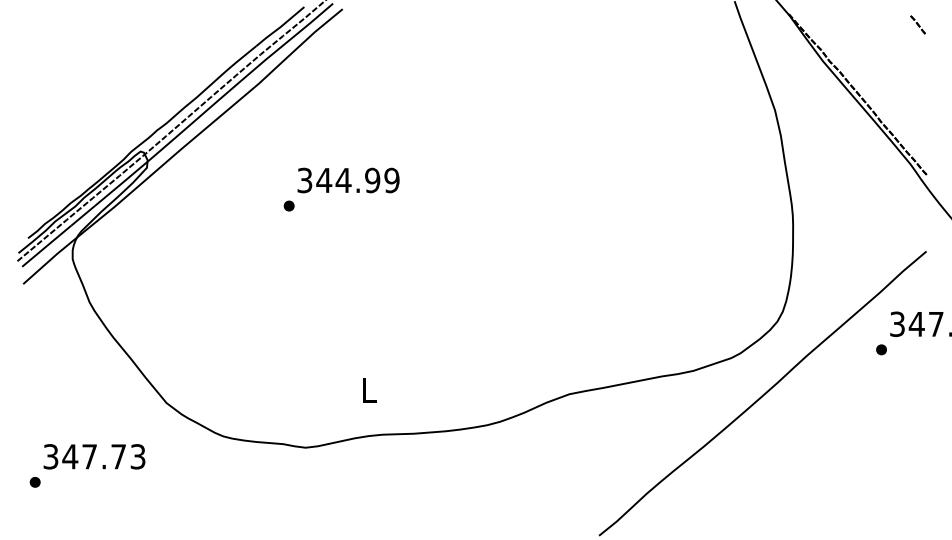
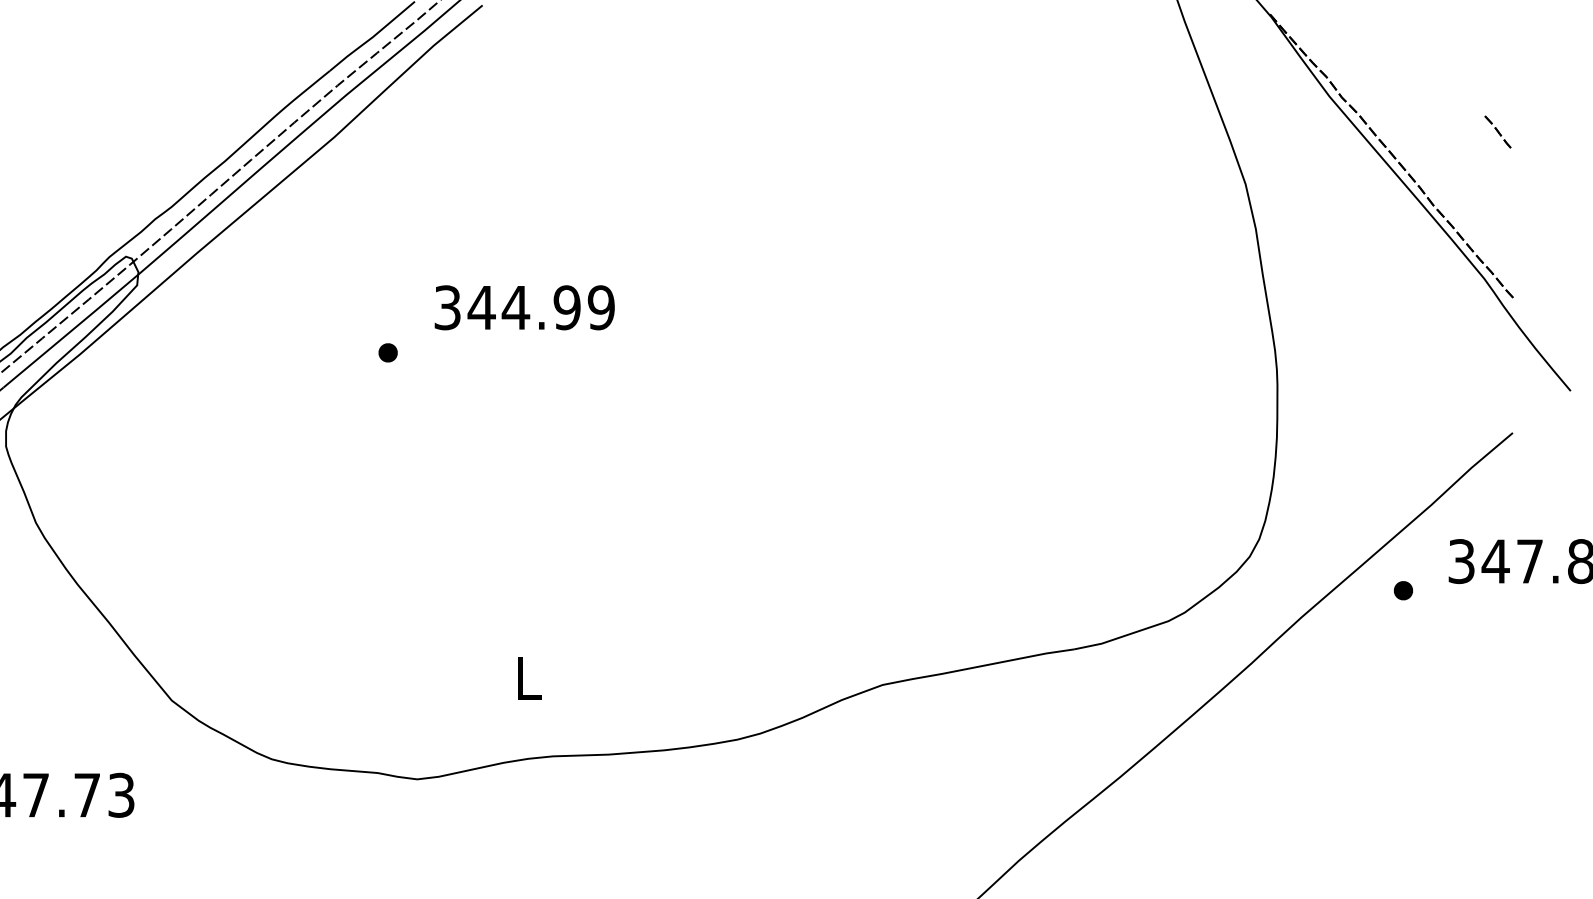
line: (917, 24) -> (1496, 131), moved
text: (348, 180) -> (524, 307), moved
part: (881, 349) -> (1403, 590), moved

